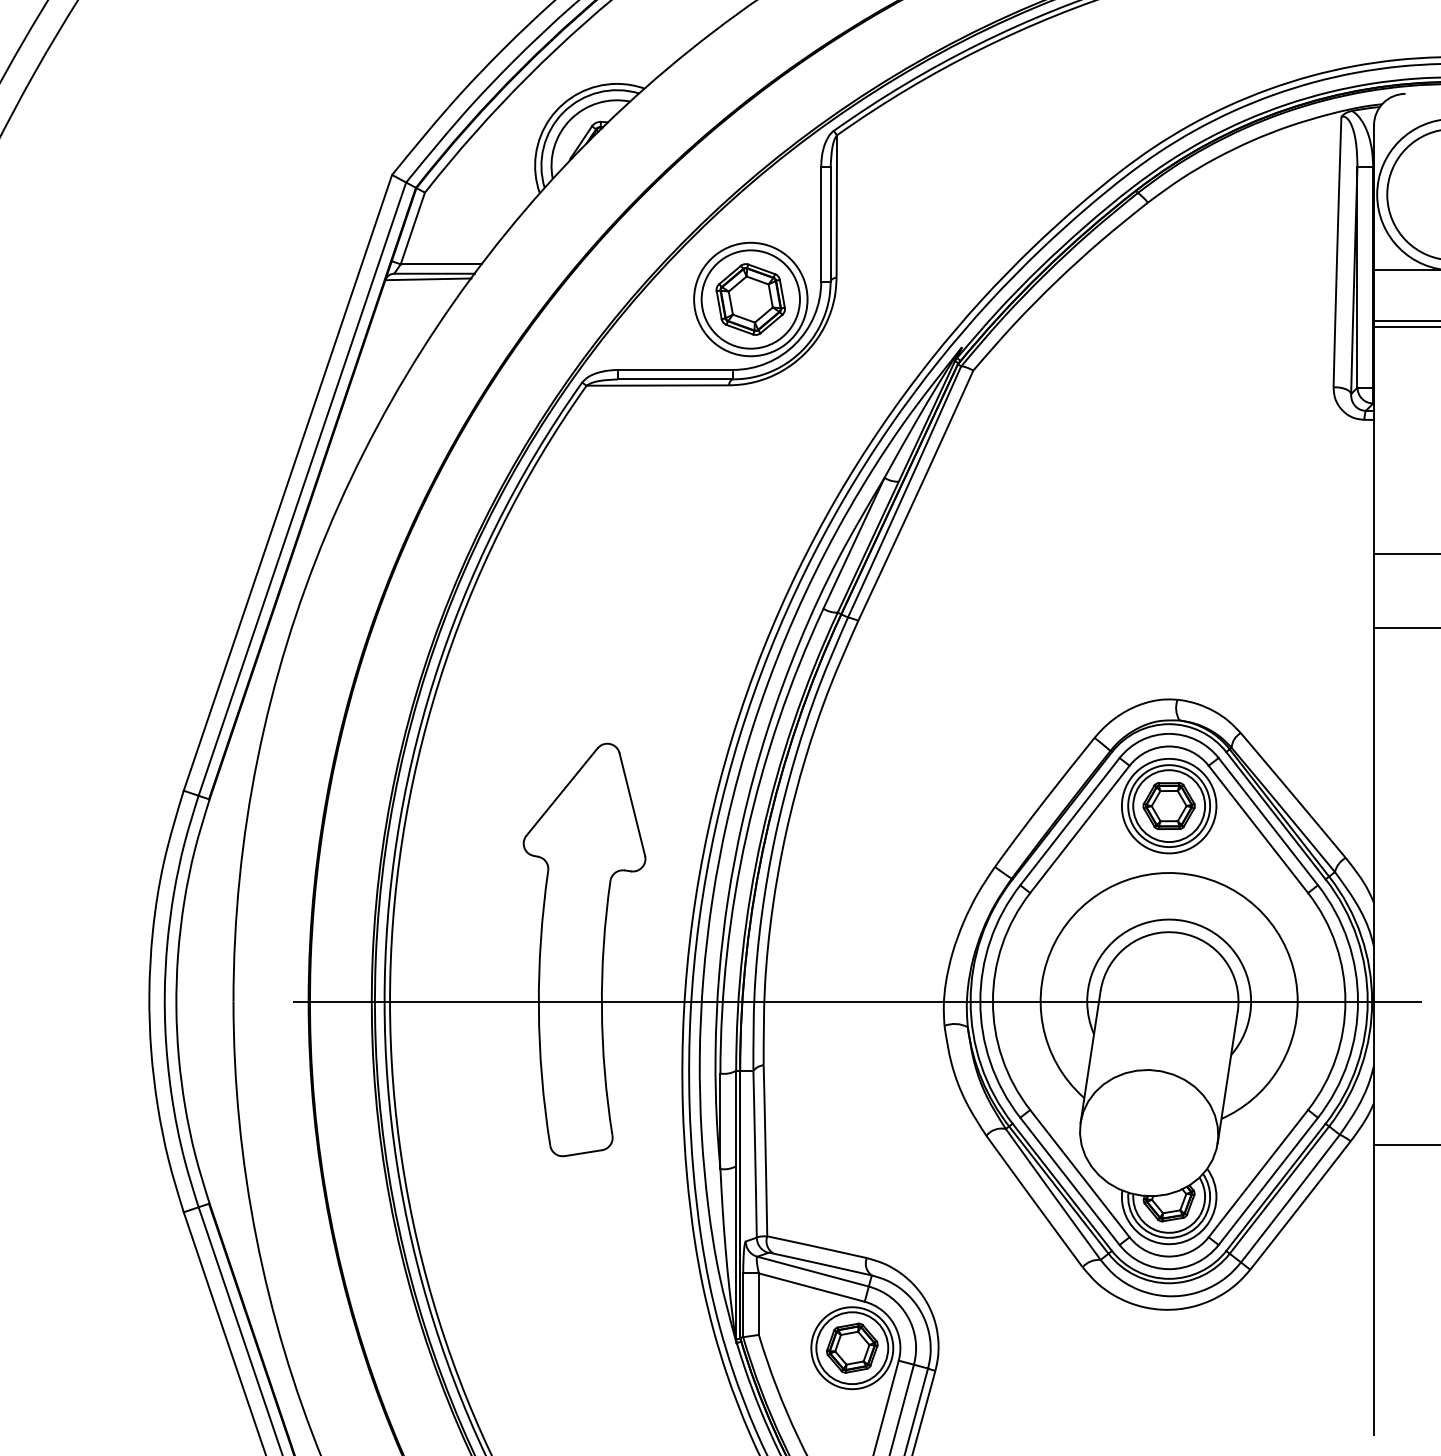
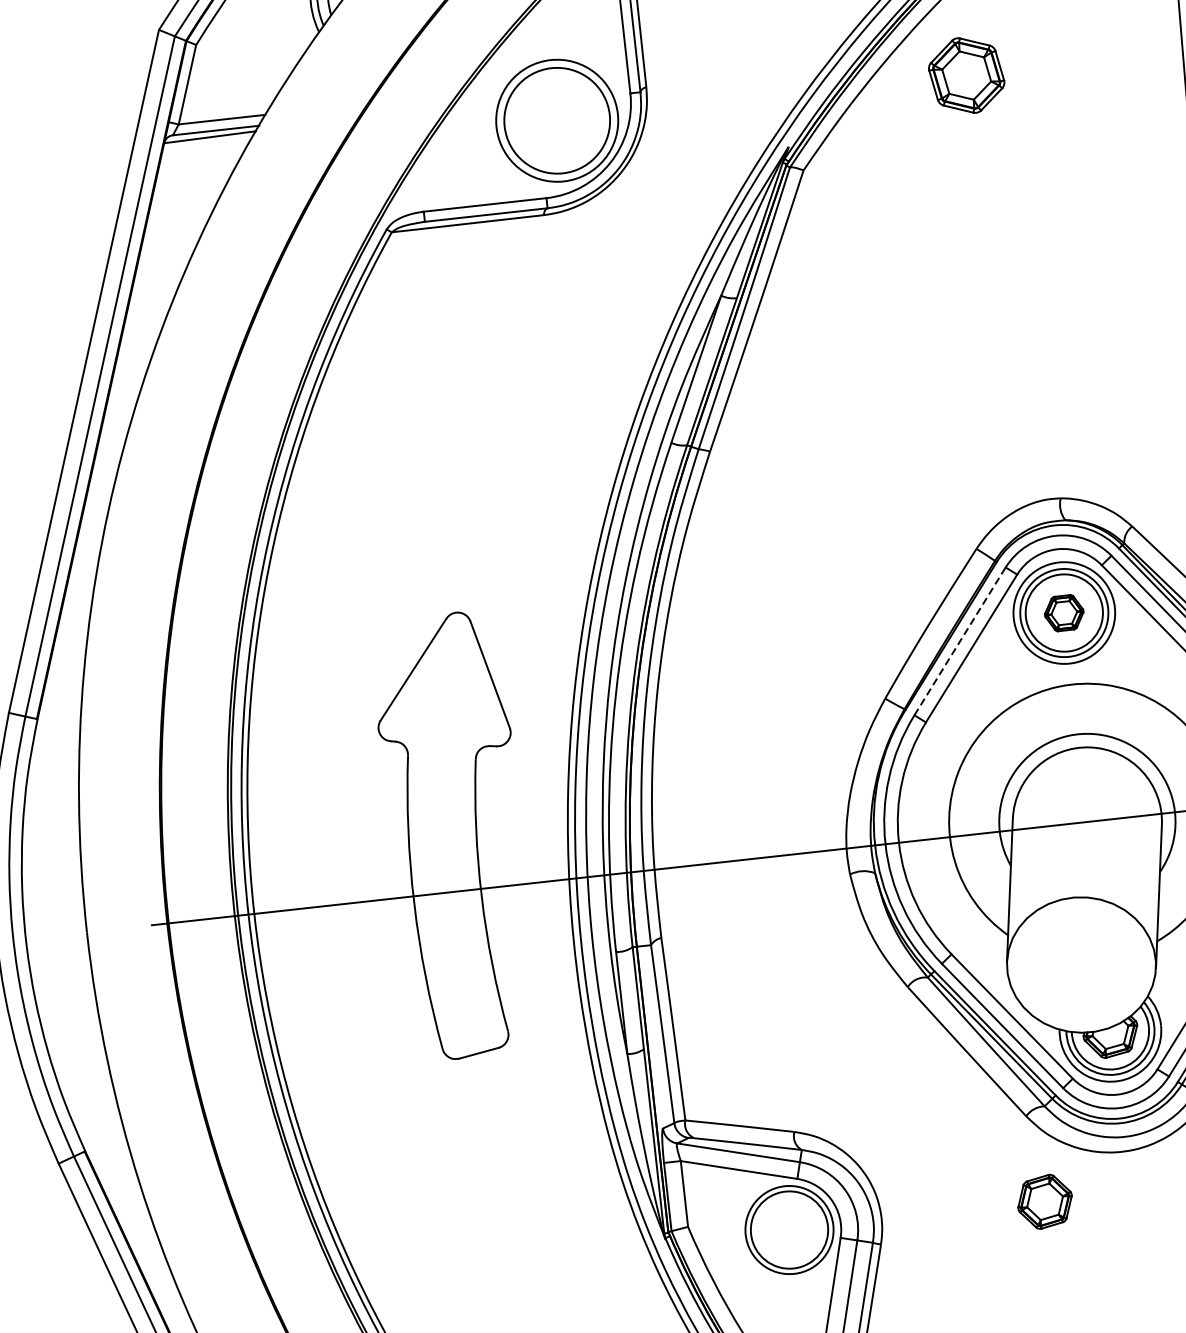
part: (750, 299) -> (966, 75), moved
part: (1168, 806) -> (1063, 613), size x0.7
line: (1069, 821) -> (959, 641), solid -> dashed
part: (852, 1347) -> (1045, 1201), moved

